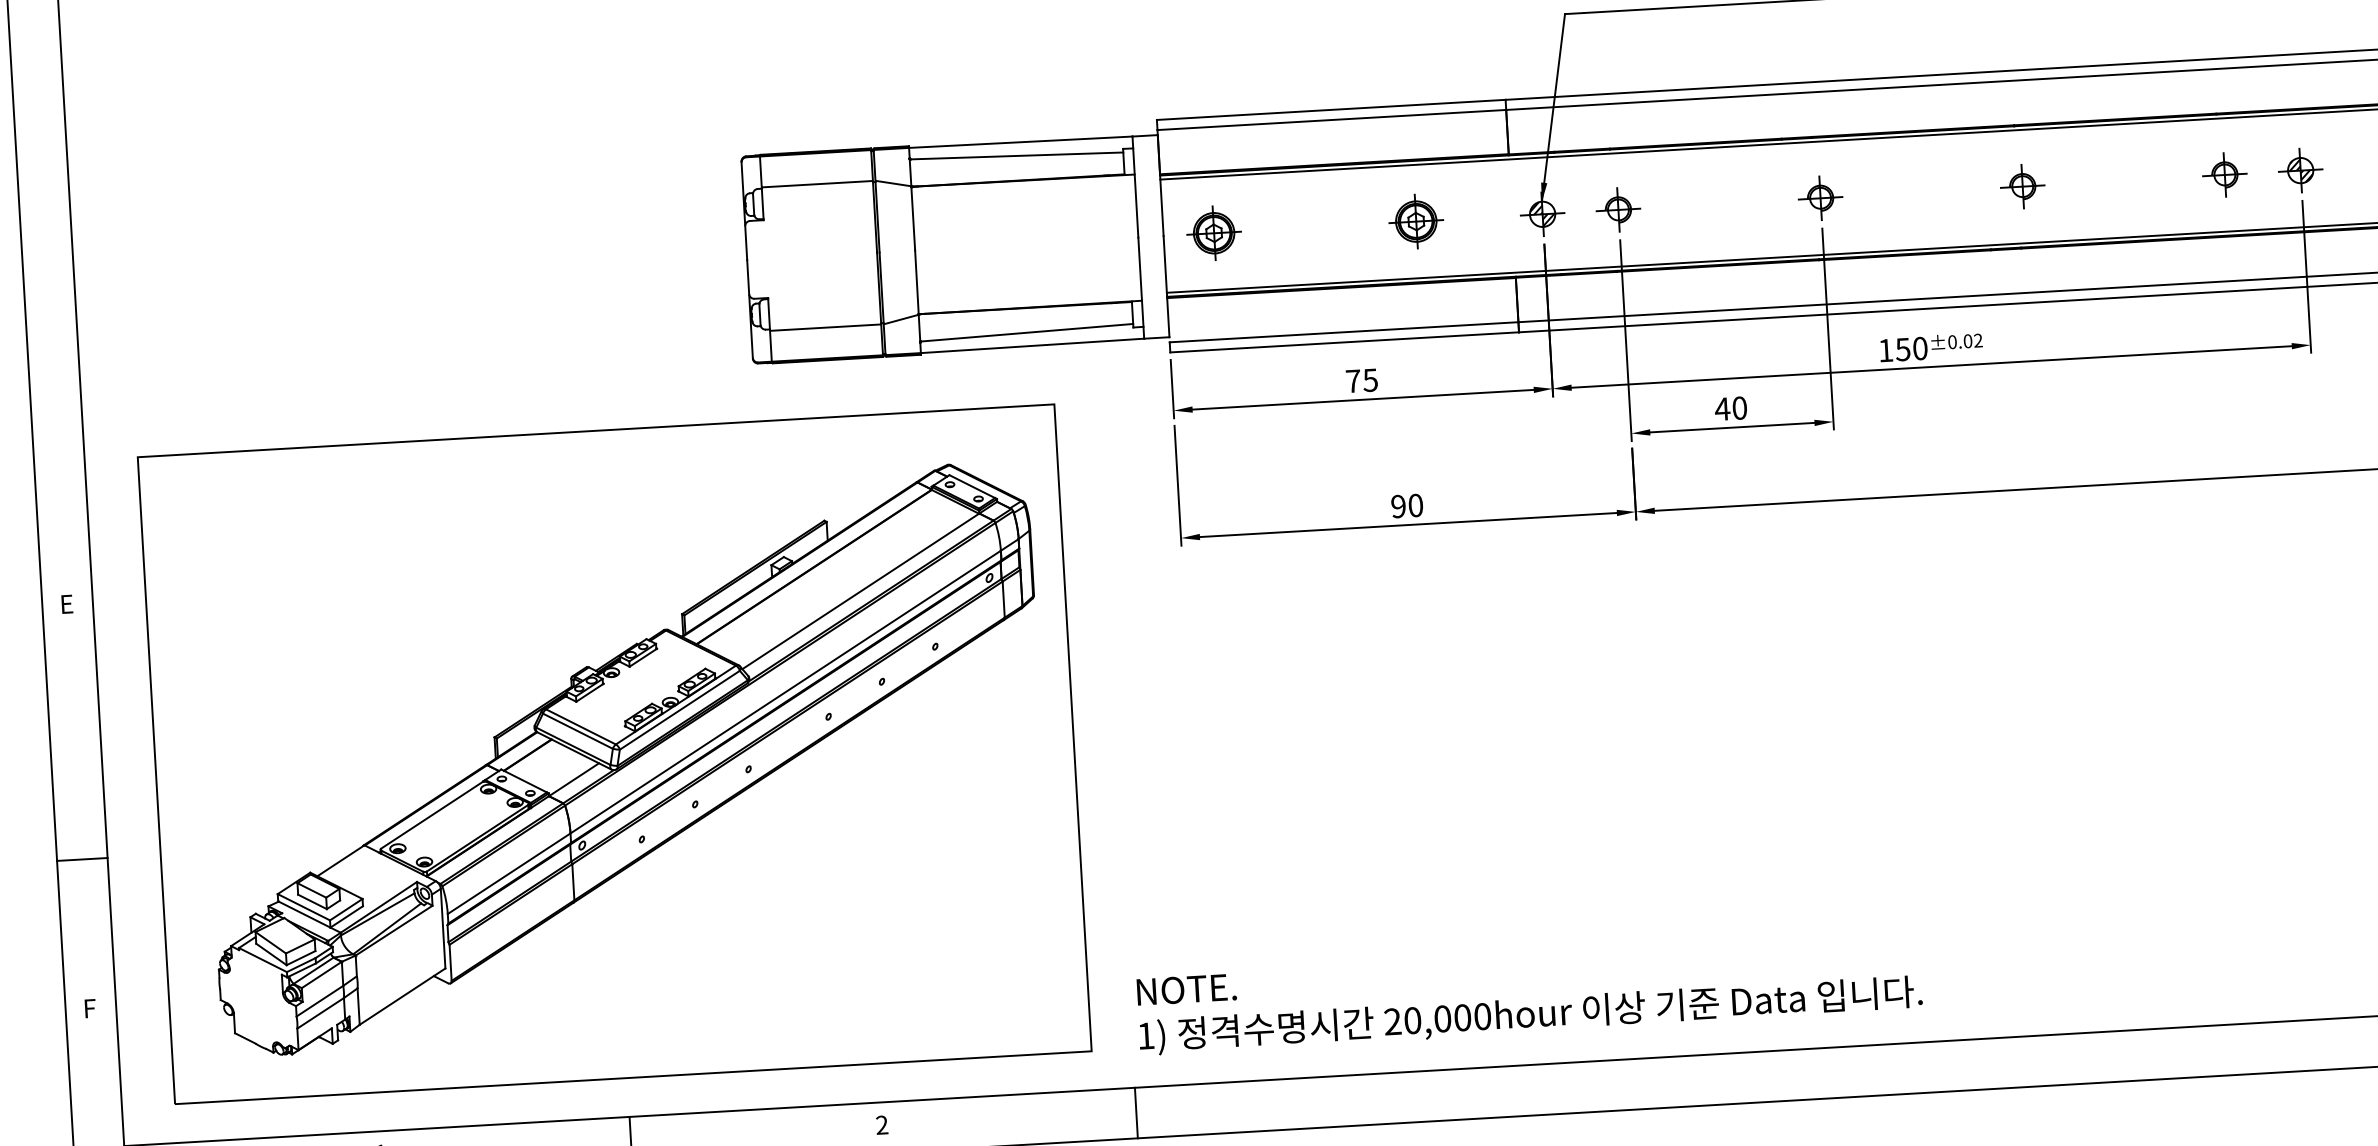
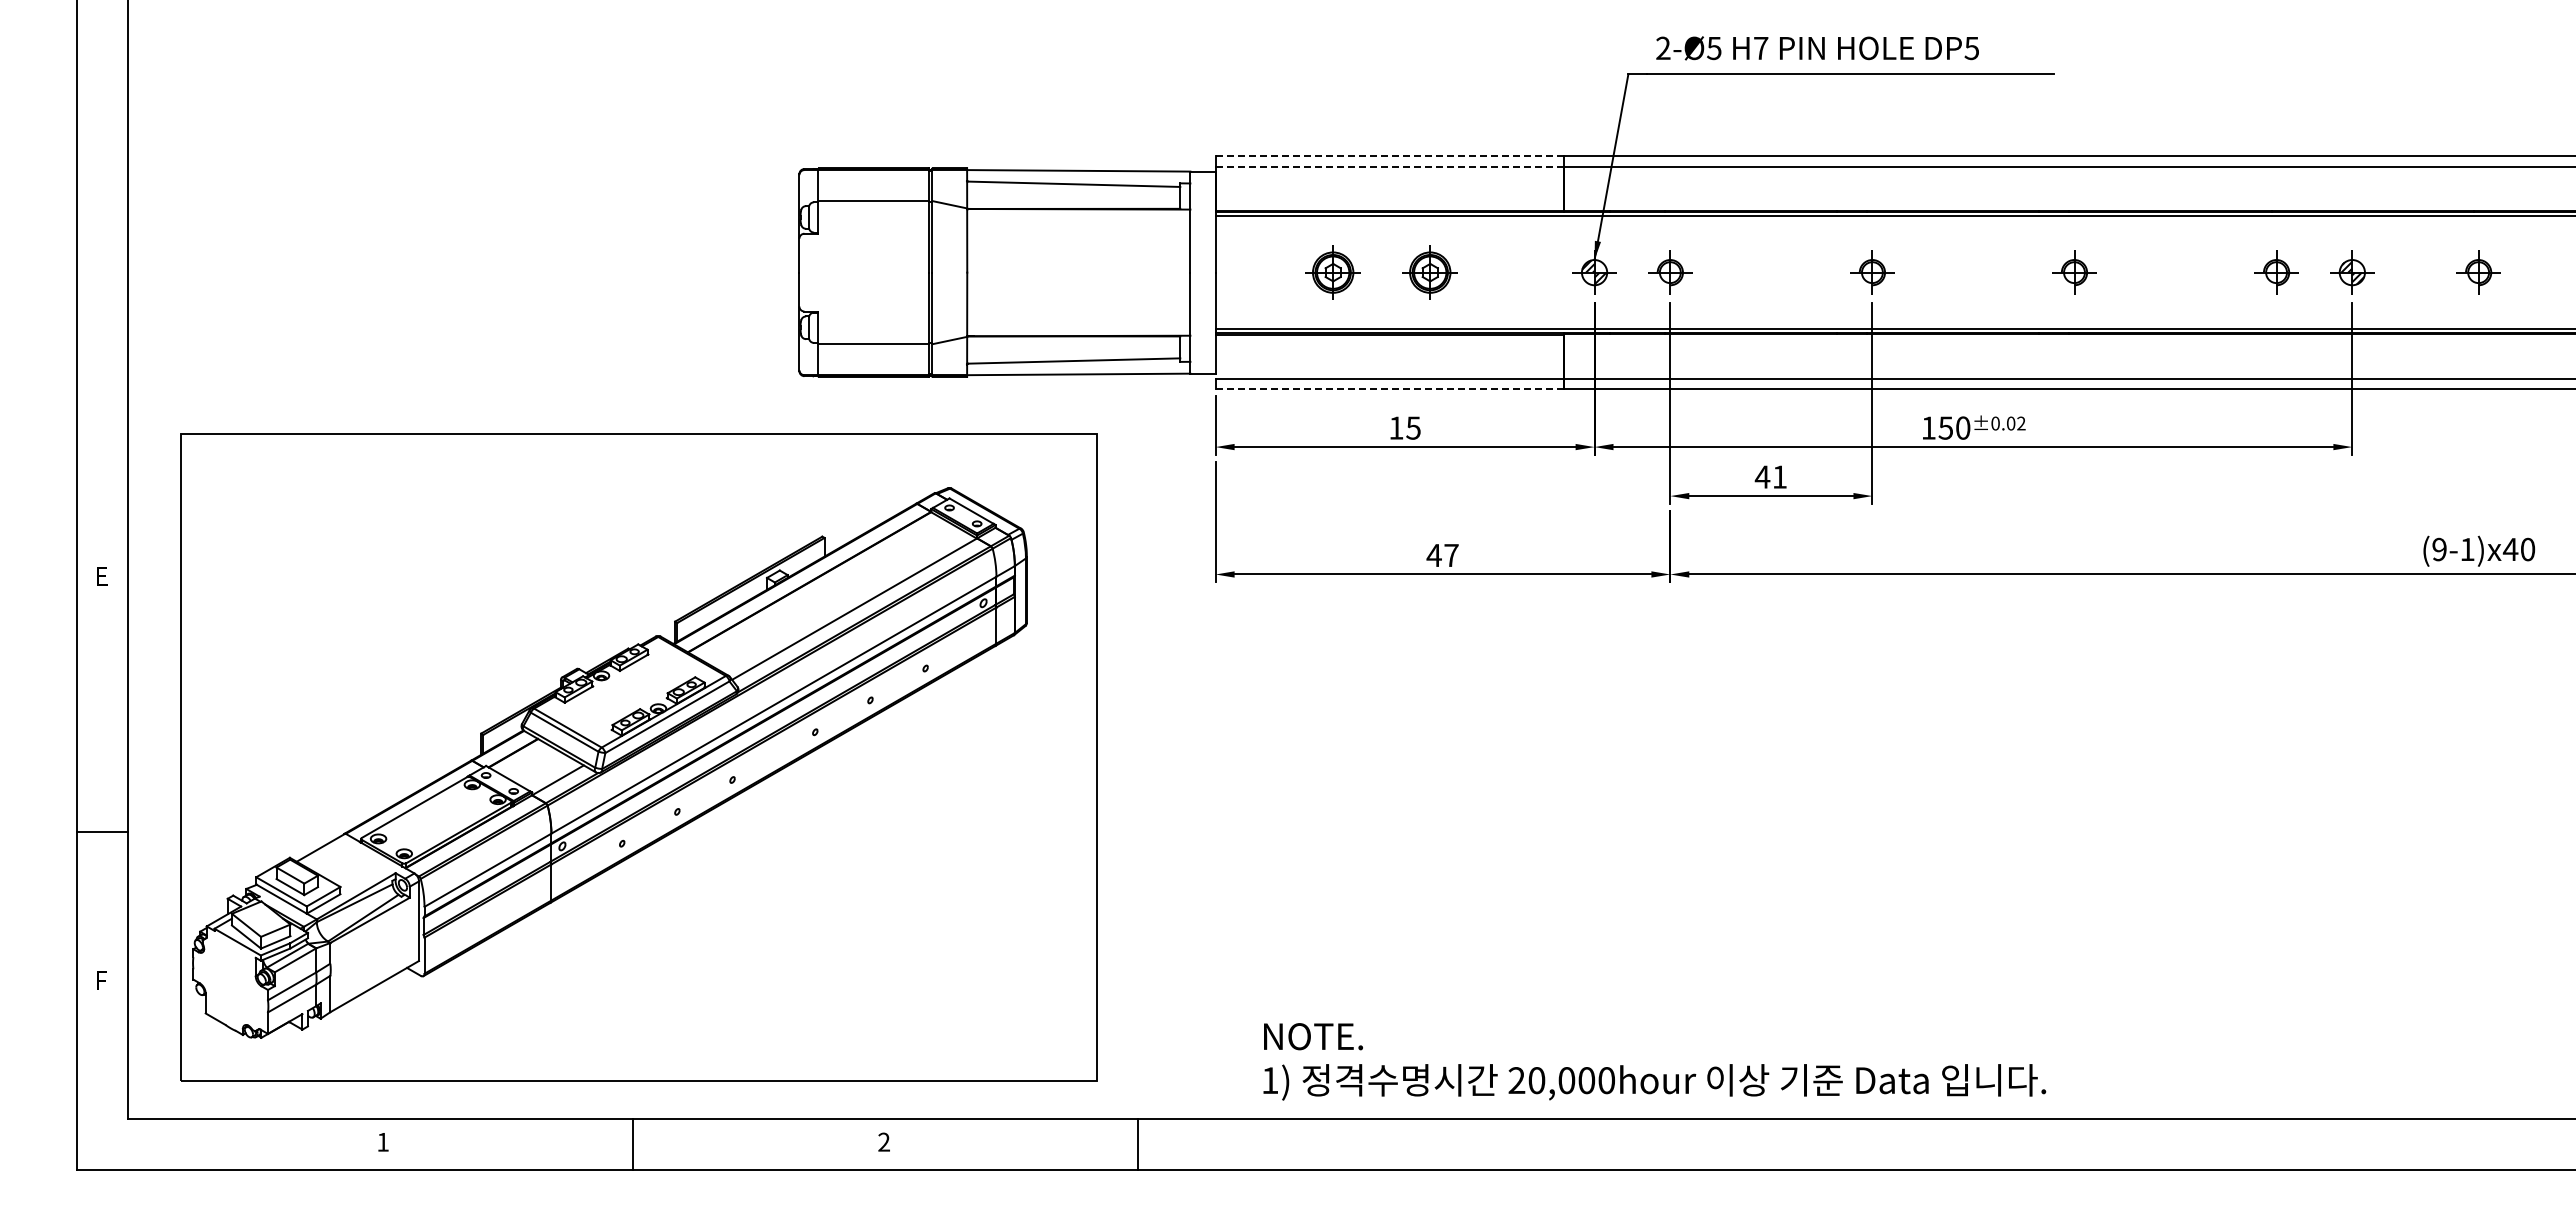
line: (1331, 109) -> (1390, 156), solid -> dashed
line: (1332, 119) -> (1390, 166), solid -> dashed
part: (1415, 221) -> (1429, 272), moved
part: (1213, 233) -> (1332, 272), moved
line: (1345, 341) -> (1390, 388), solid -> dashed
text: (1353, 380) -> (1396, 427), 75 -> 15
text: (1739, 407) -> (1779, 476), 40 -> 41
text: (1406, 506) -> (1442, 555), 90 -> 47
part: (624, 758) -> (609, 762), moved
text: (1529, 994) -> (1654, 1061), moved

